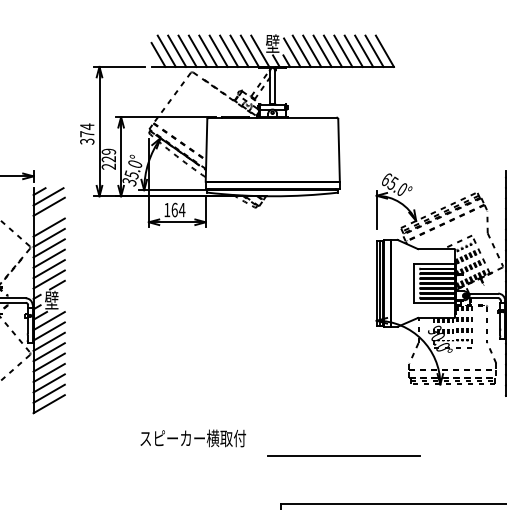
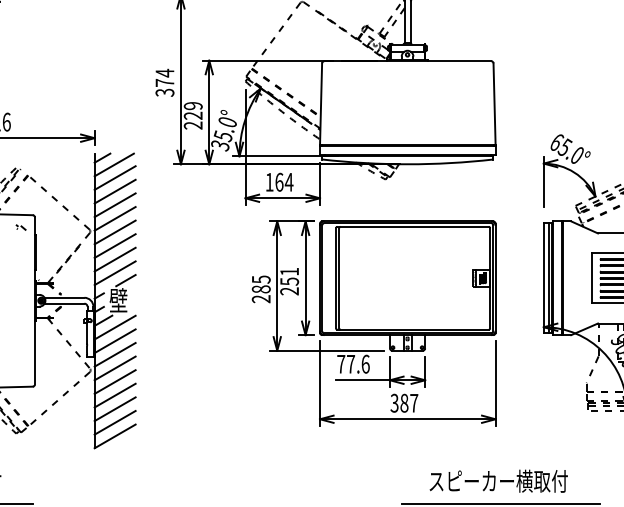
line: (48, 217) -> (114, 192), added
part: (246, 317) -> (373, 322), added
text: (193, 438) -> (499, 481), moved

